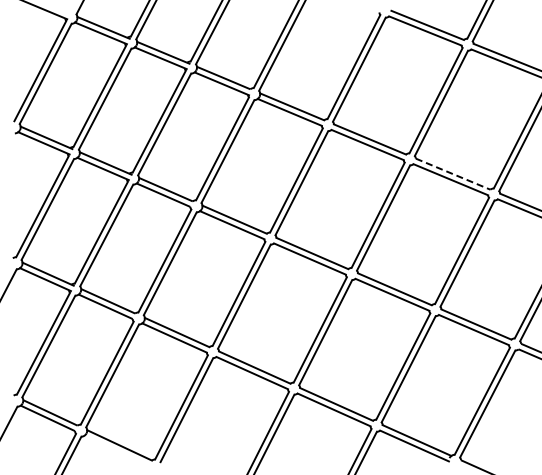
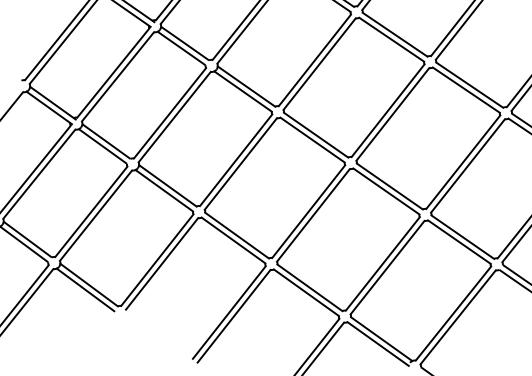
line: (453, 174) -> (470, 85), dashed -> solid
line: (116, 450) -> (85, 289), added

